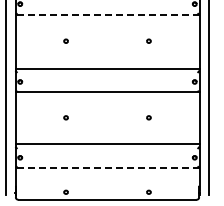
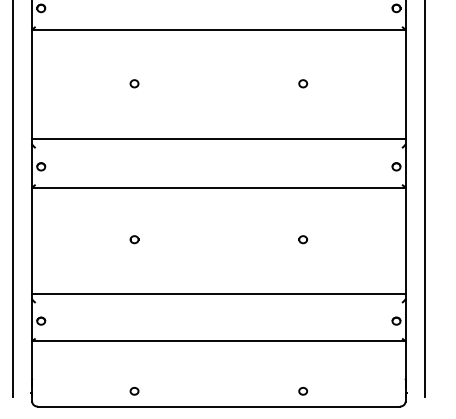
line: (107, 14) -> (218, 29), dashed -> solid
line: (107, 167) -> (218, 340), dashed -> solid

